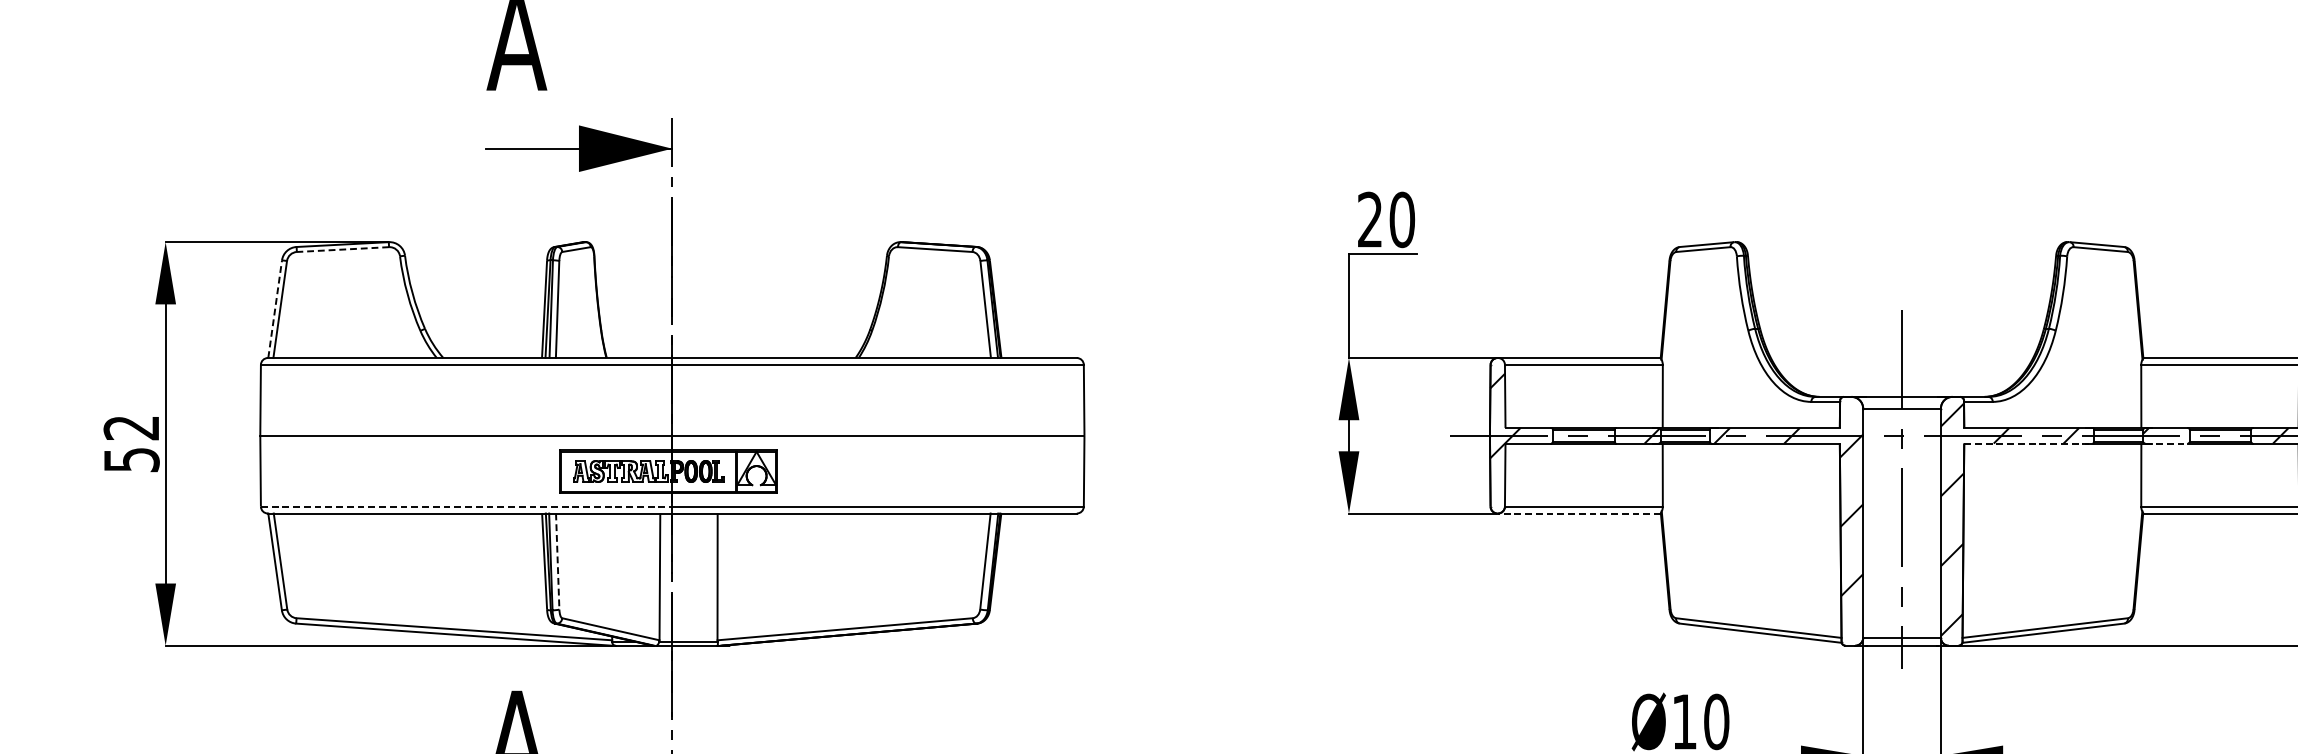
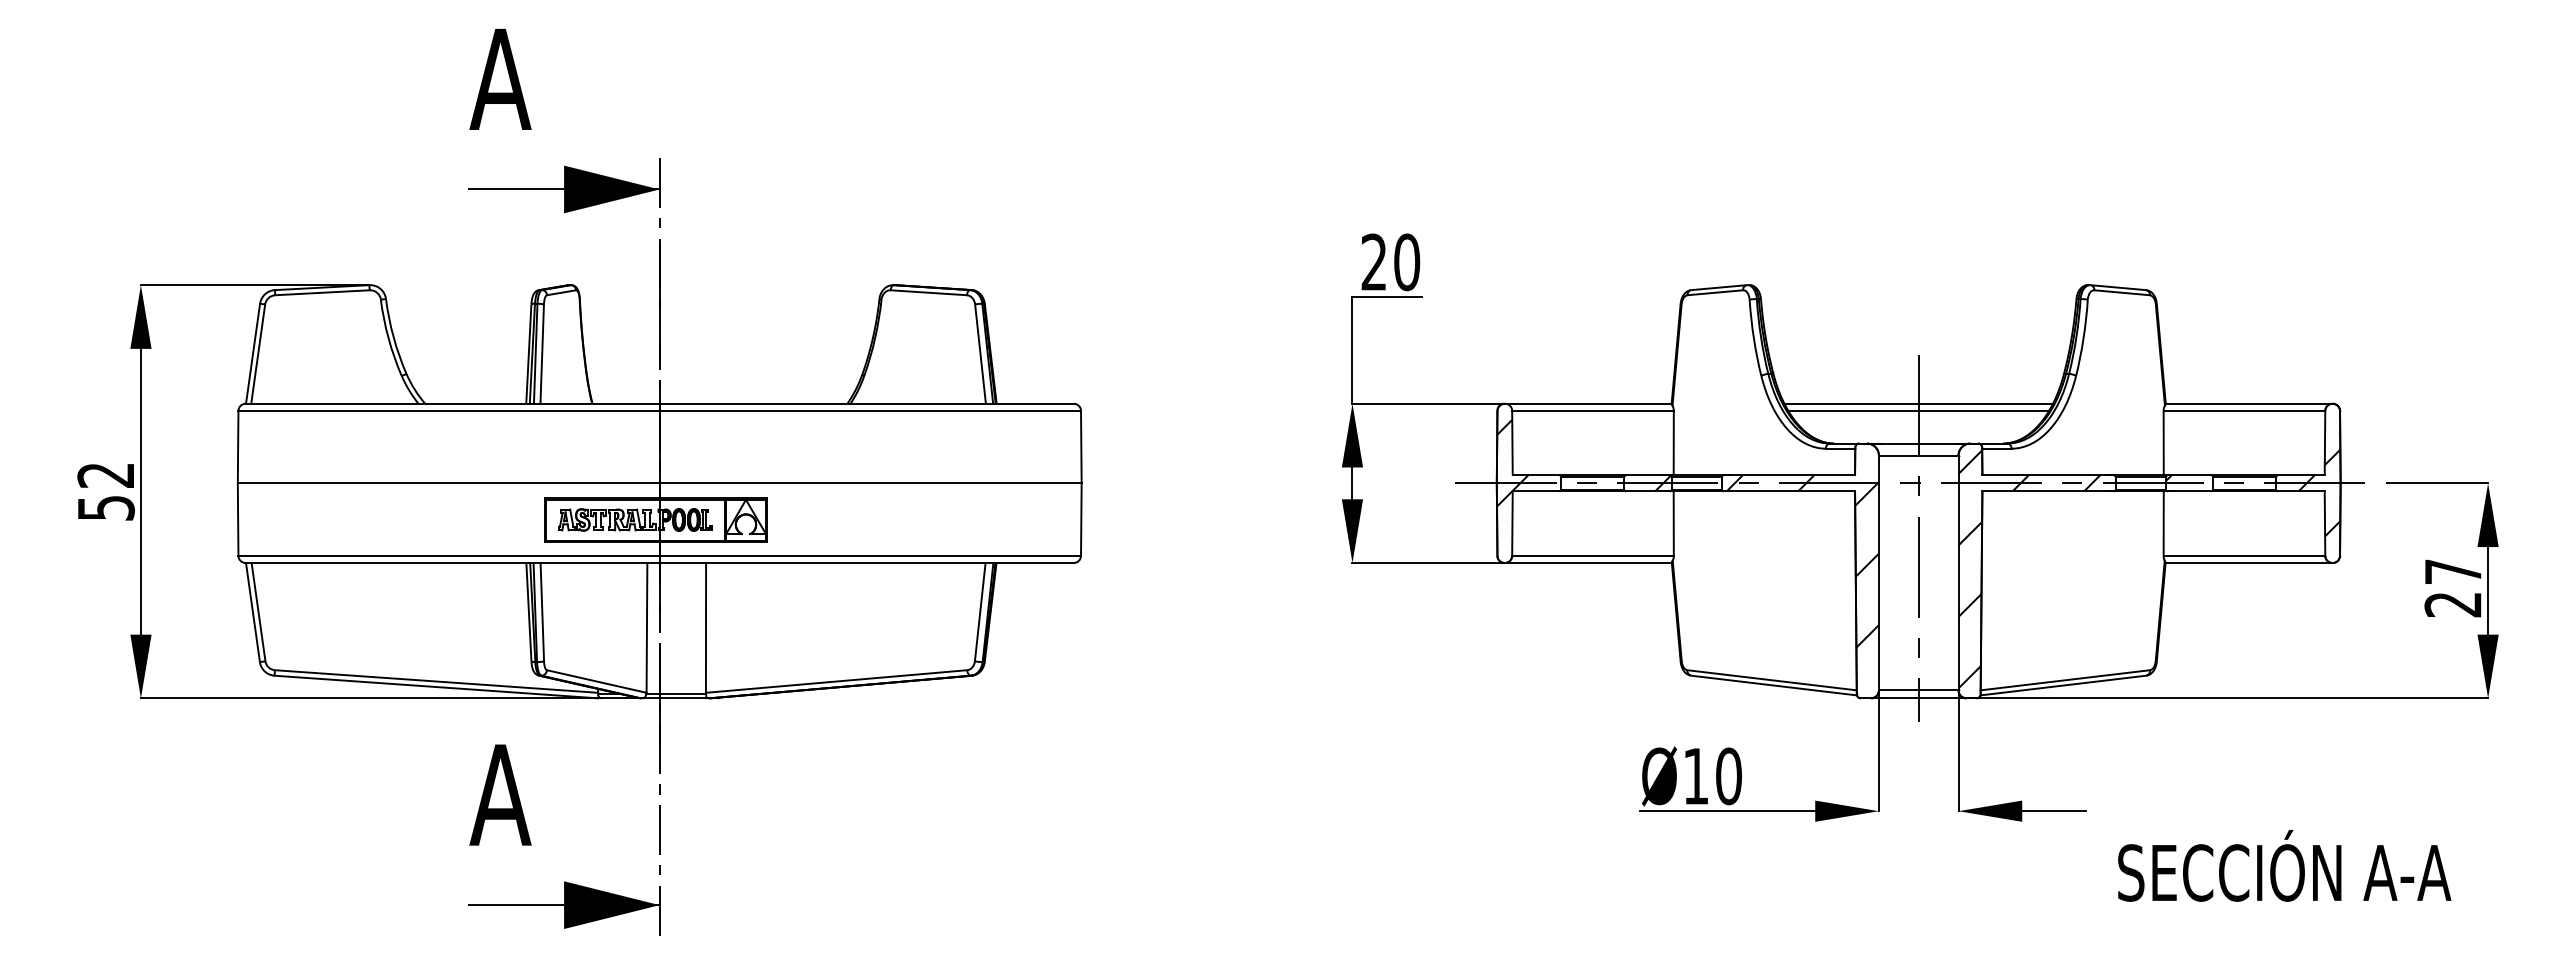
line: (342, 249) -> (321, 292), dashed -> solid
line: (275, 308) -> (253, 353), dashed -> solid
line: (1901, 357) -> (1918, 403), added
line: (1901, 364) -> (1918, 410), added
line: (2028, 443) -> (2048, 491), dashed -> solid
line: (2166, 443) -> (2189, 491), dashed -> solid
line: (467, 506) -> (449, 555), dashed -> solid
line: (1578, 514) -> (1587, 563), dashed -> solid
line: (557, 561) -> (542, 612), dashed -> solid

